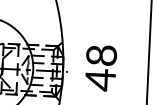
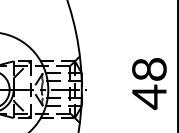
text: (101, 68) -> (149, 84), moved

